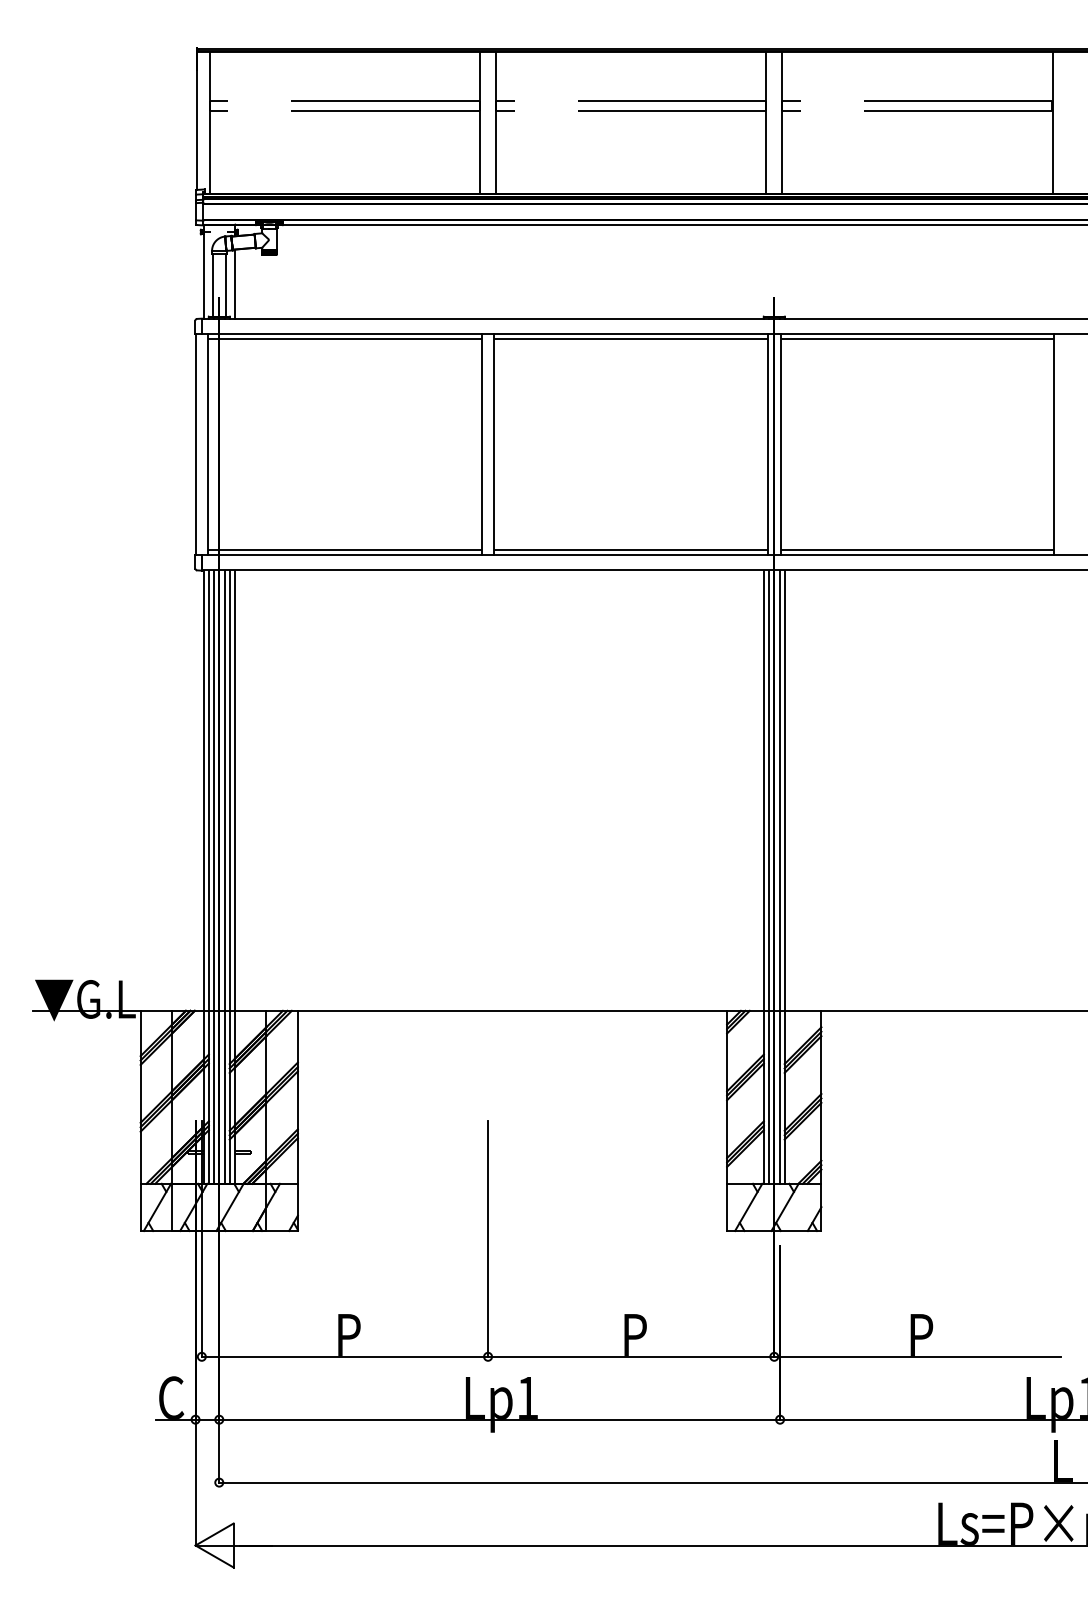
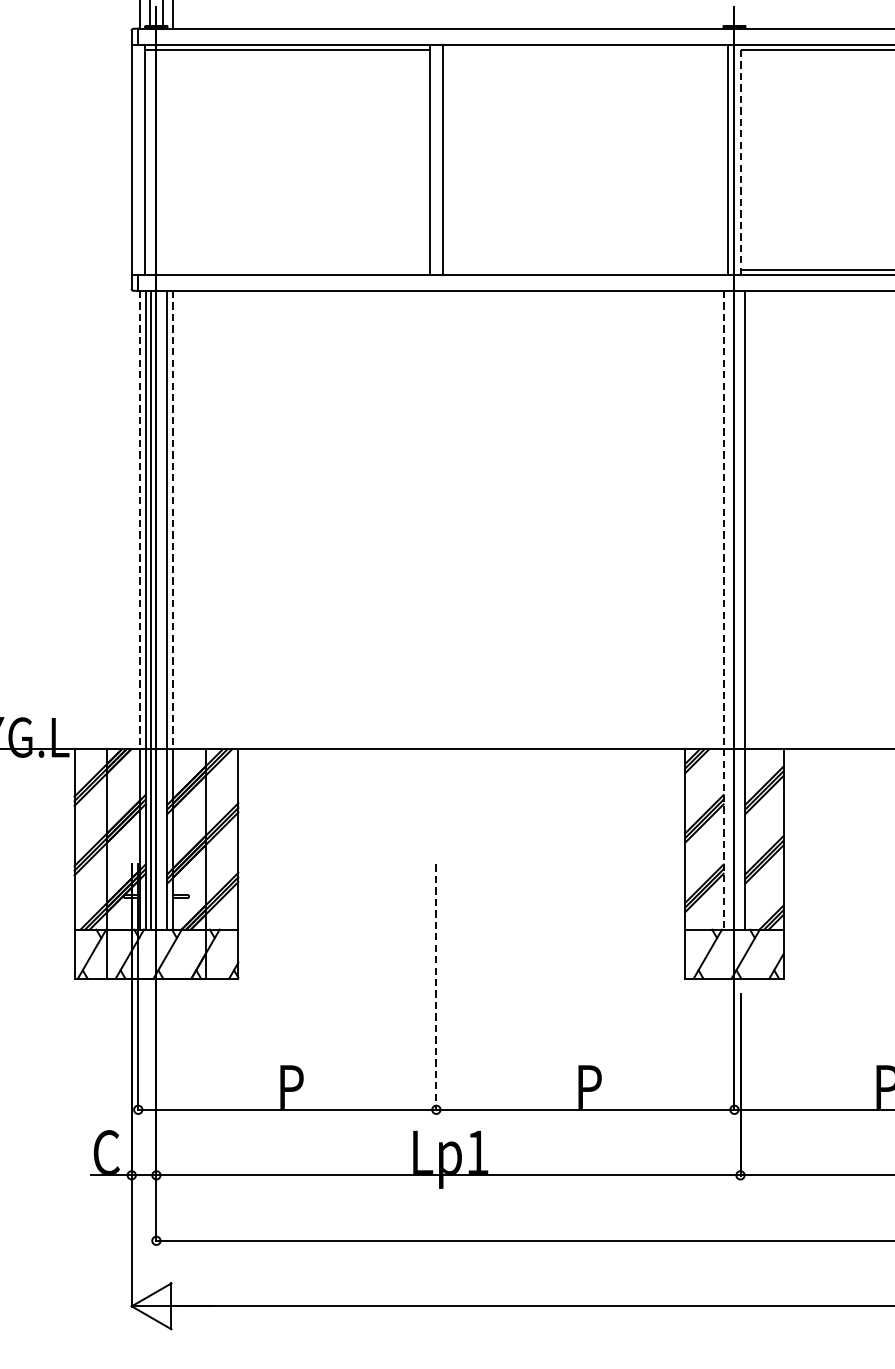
line: (630, 338) -> (584, 49), removed
line: (780, 444) -> (740, 159), solid -> dashed
line: (344, 550) -> (286, 270), removed
line: (630, 550) -> (584, 270), removed
line: (203, 791) -> (139, 521), solid -> dashed
line: (235, 791) -> (173, 521), solid -> dashed
line: (224, 876) -> (161, 609), removed
line: (768, 876) -> (728, 609), removed
line: (779, 876) -> (739, 609), removed
line: (763, 877) -> (723, 610), solid -> dashed
line: (488, 1239) -> (436, 987), solid -> dashed

